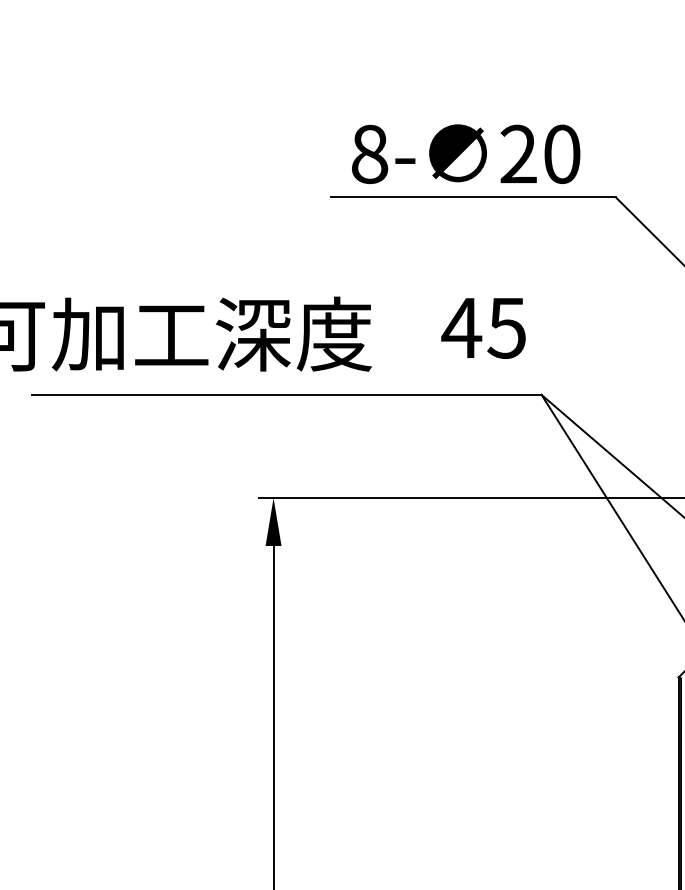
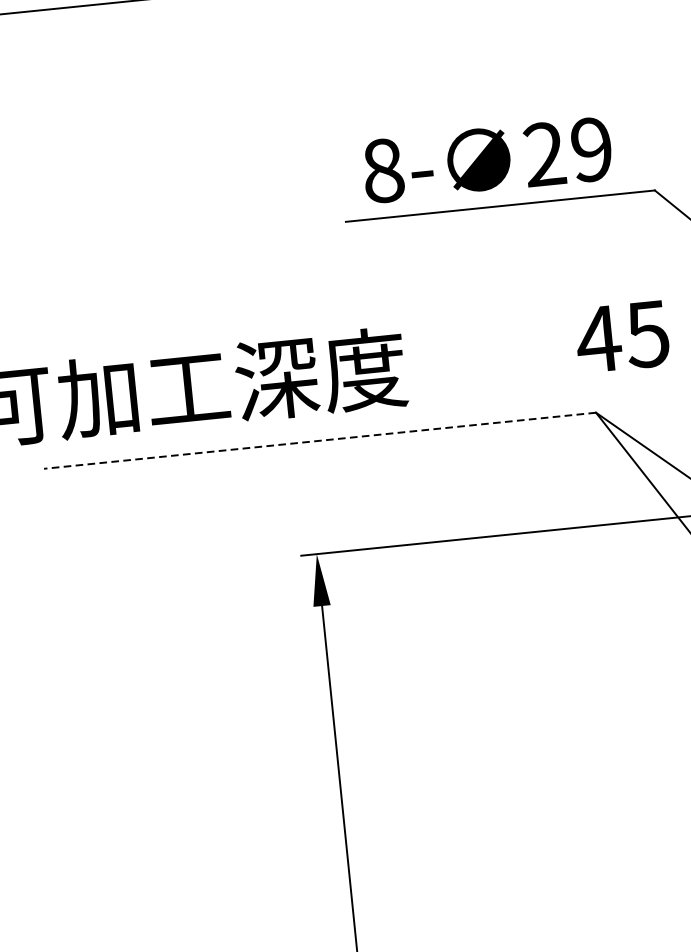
text: (562, 154) -> (592, 149), 20 -> 29
text: (483, 328) -> (622, 337), moved
line: (287, 394) -> (320, 440), solid -> dashed

